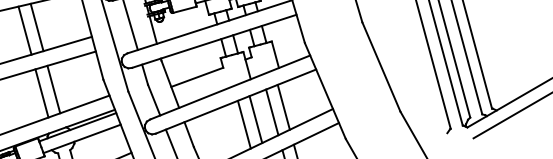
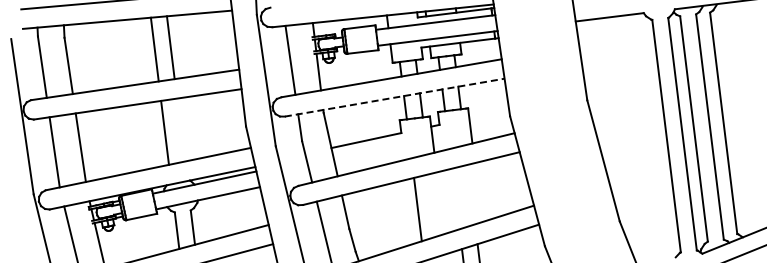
line: (214, 41) -> (395, 97), solid -> dashed
line: (53, 89) -> (180, 129), removed
line: (283, 107) -> (471, 194), removed
line: (271, 112) -> (455, 198), removed
line: (255, 119) -> (433, 205), removed

